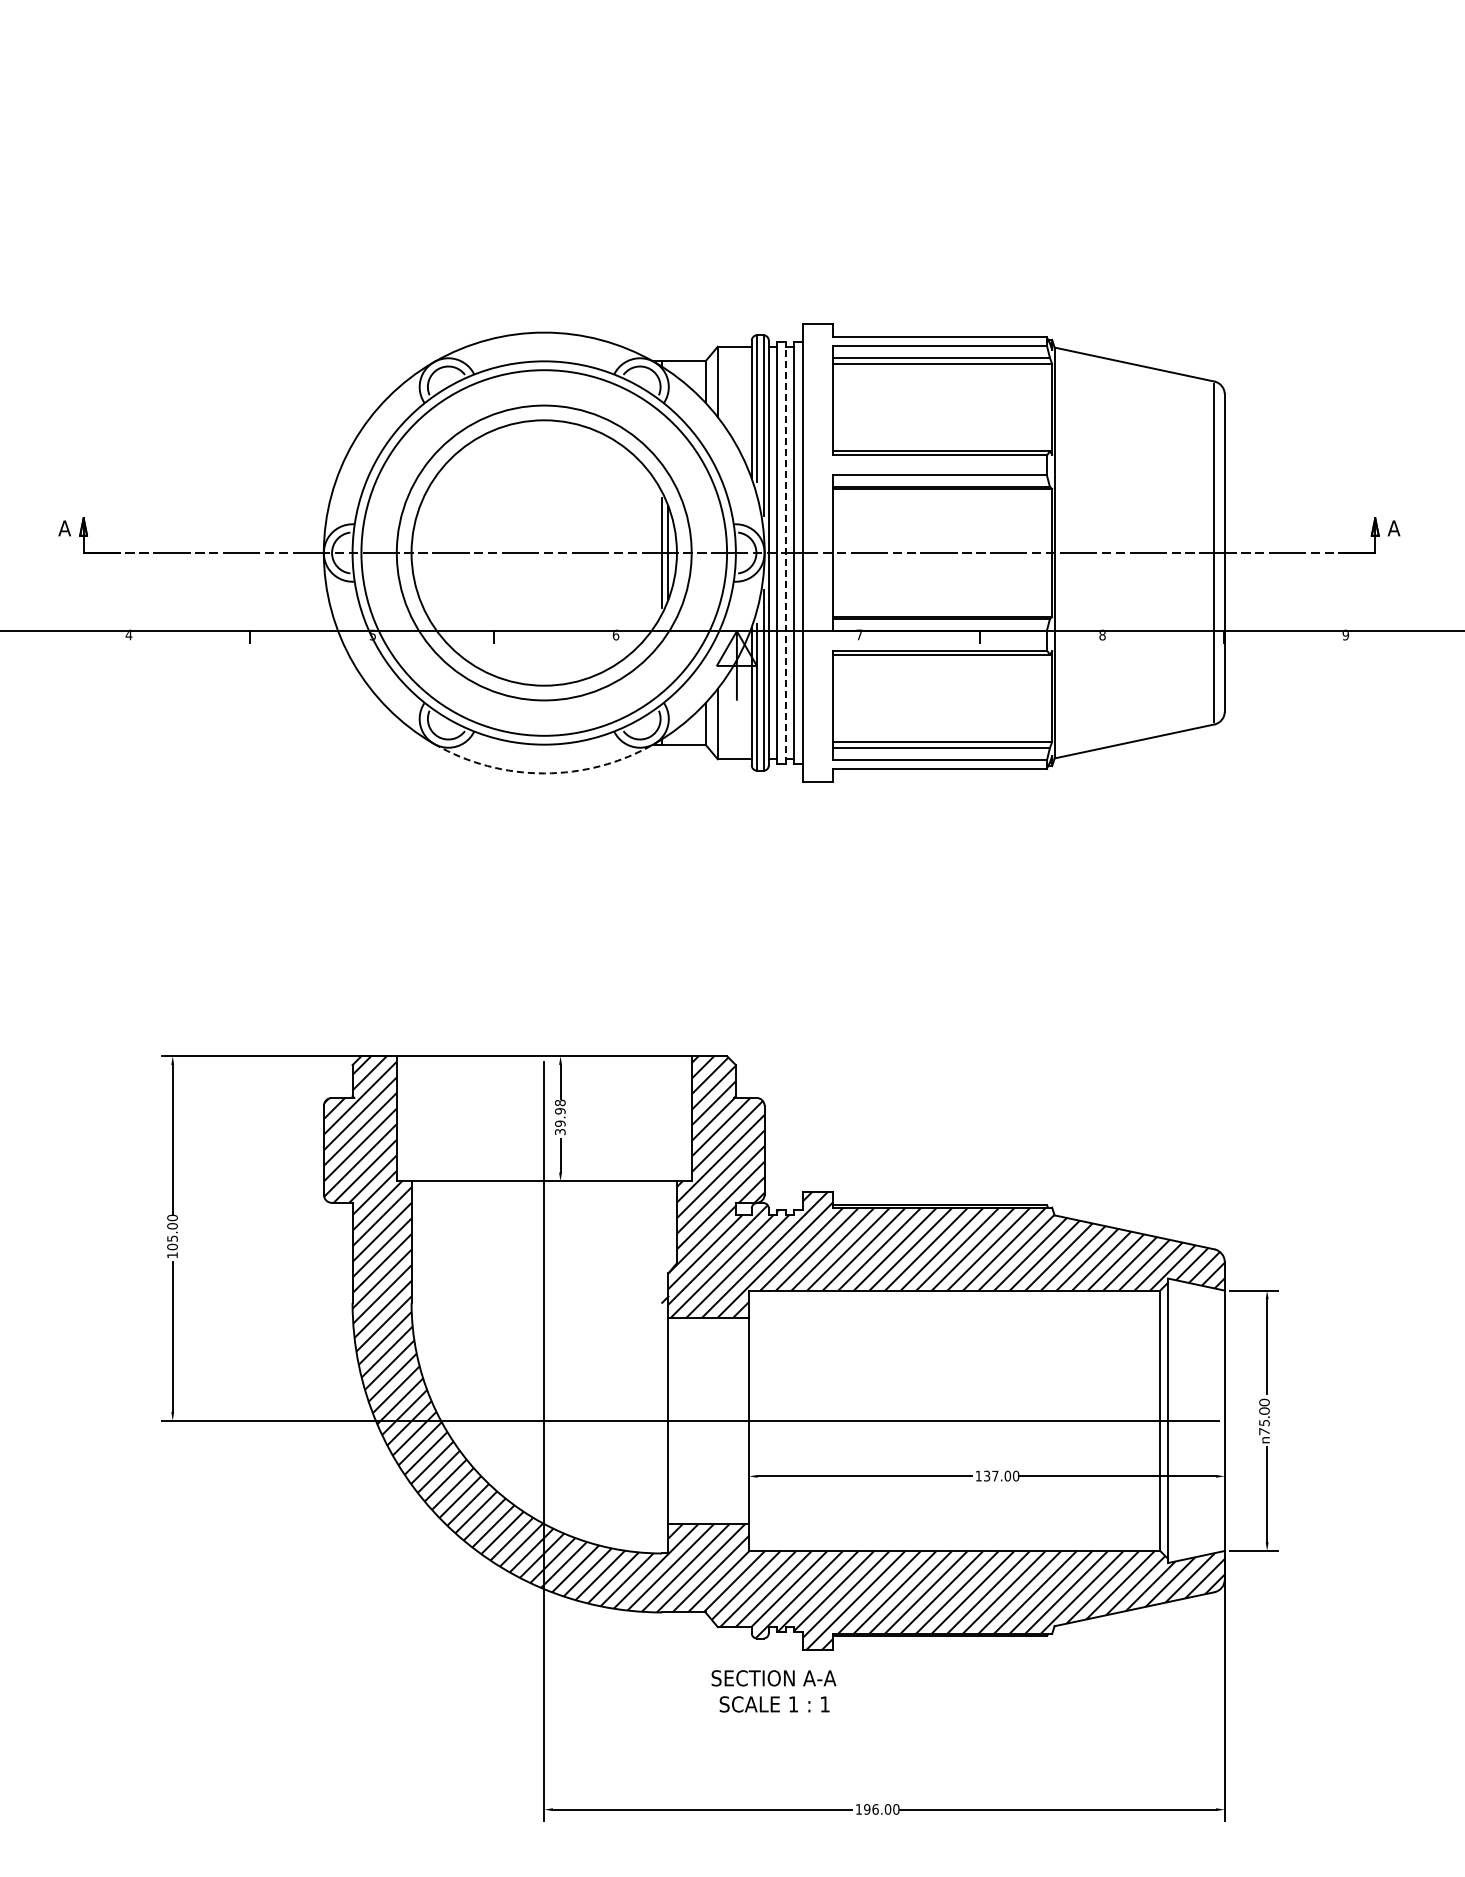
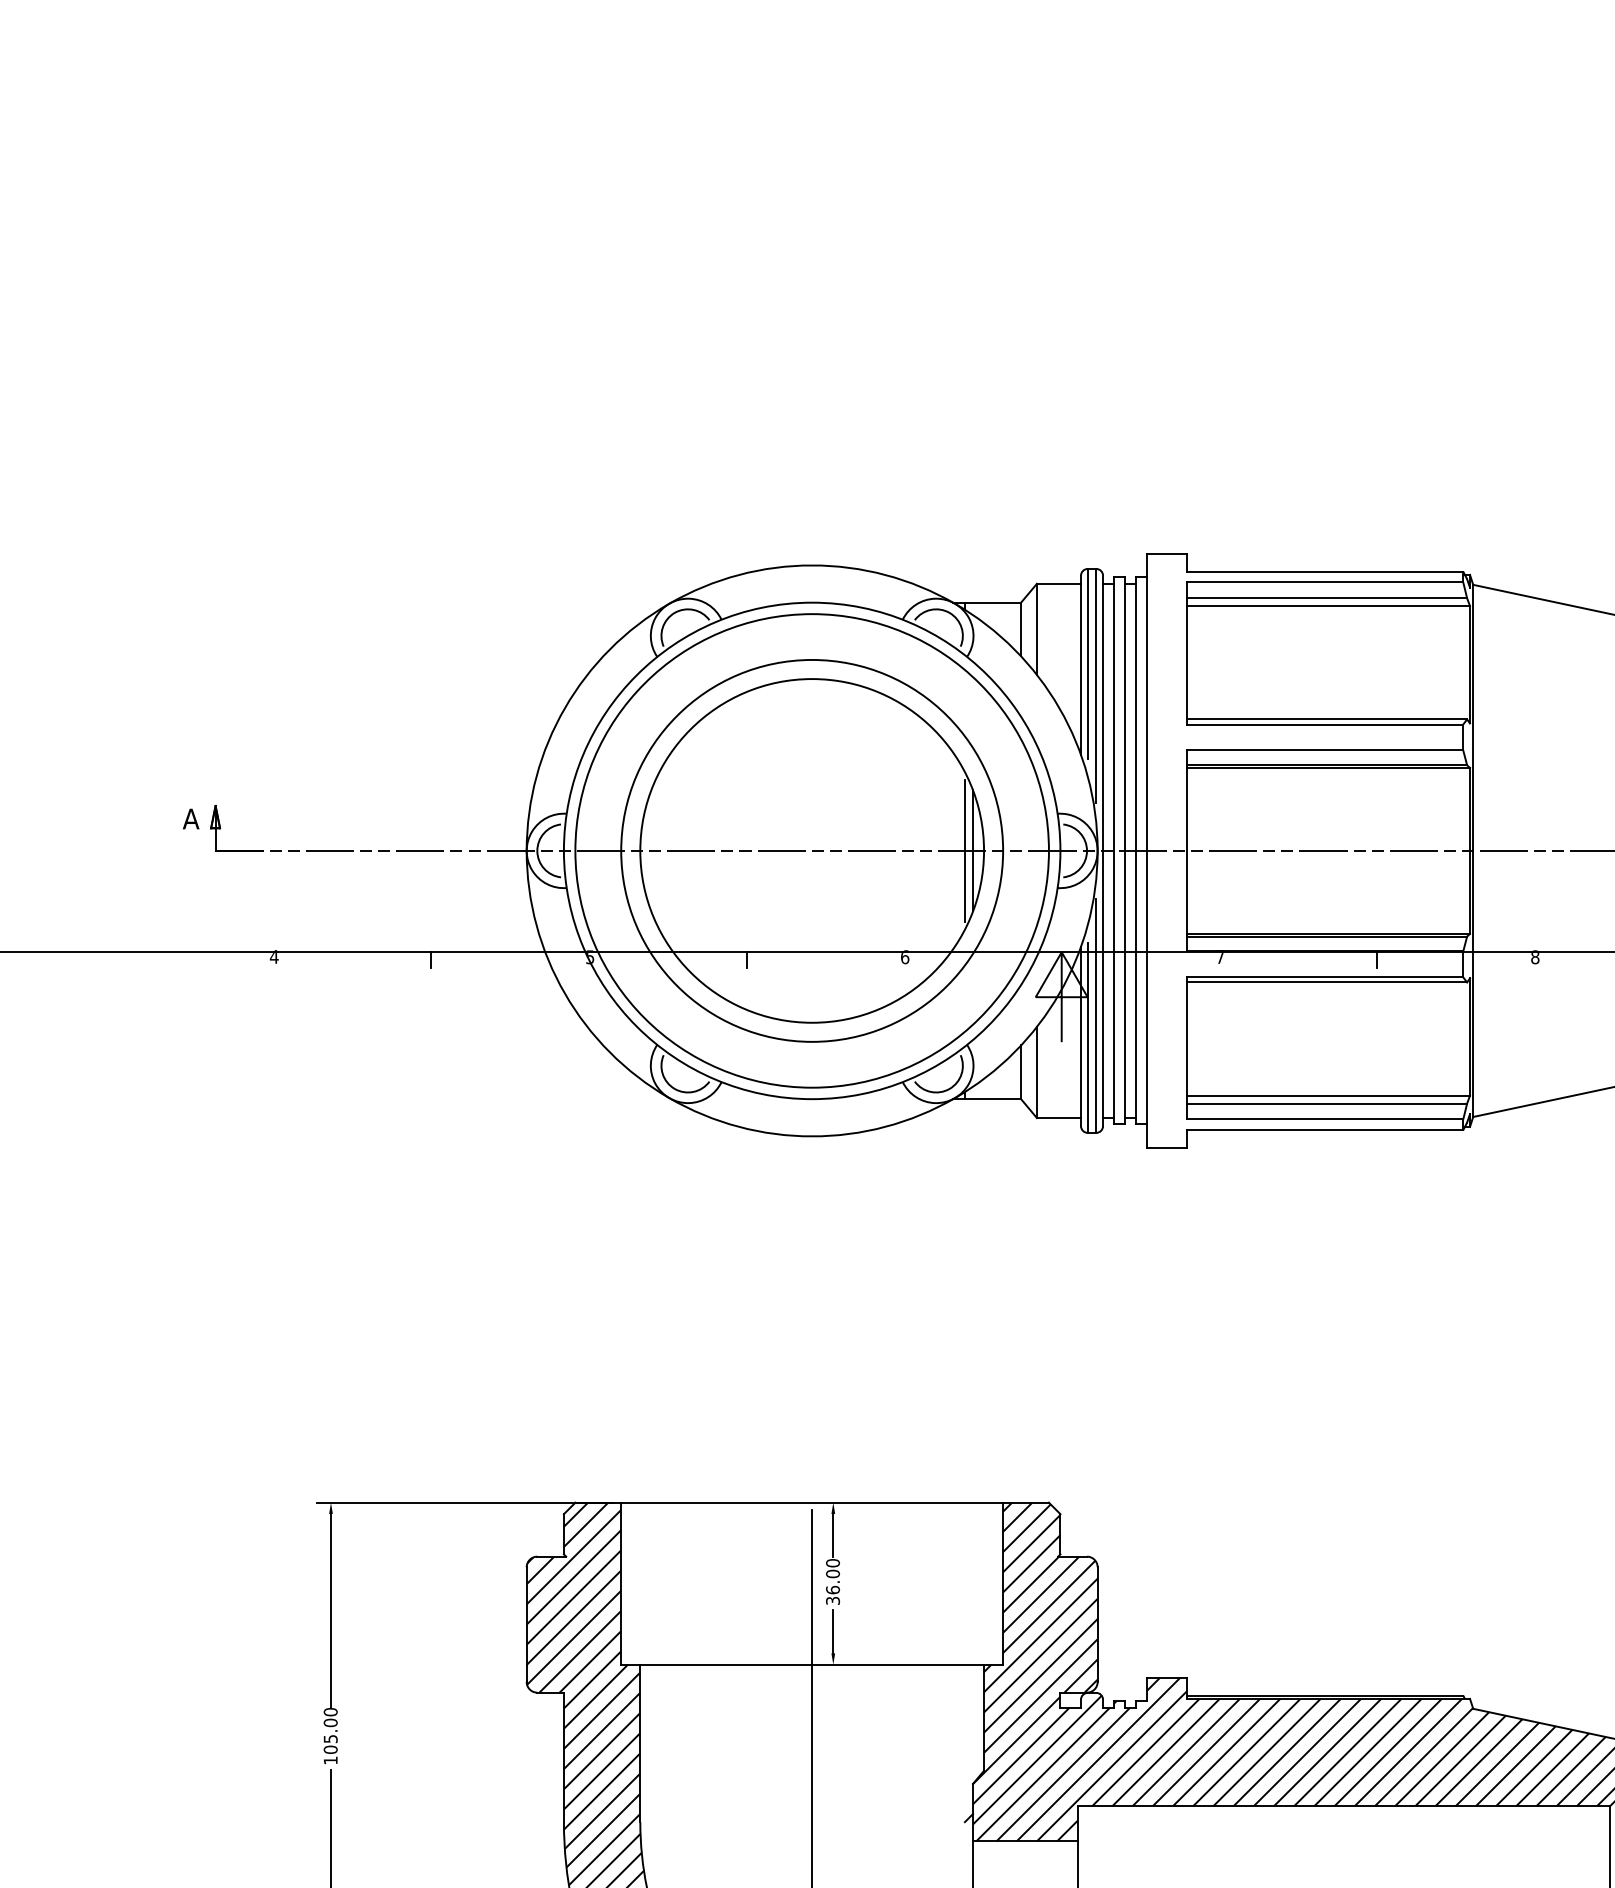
line: (785, 552) -> (1124, 850), dashed -> solid
arc: (544, 773) -> (812, 1136), dashed -> solid
text: (559, 1112) -> (831, 1575), 39.98 -> 36.00

